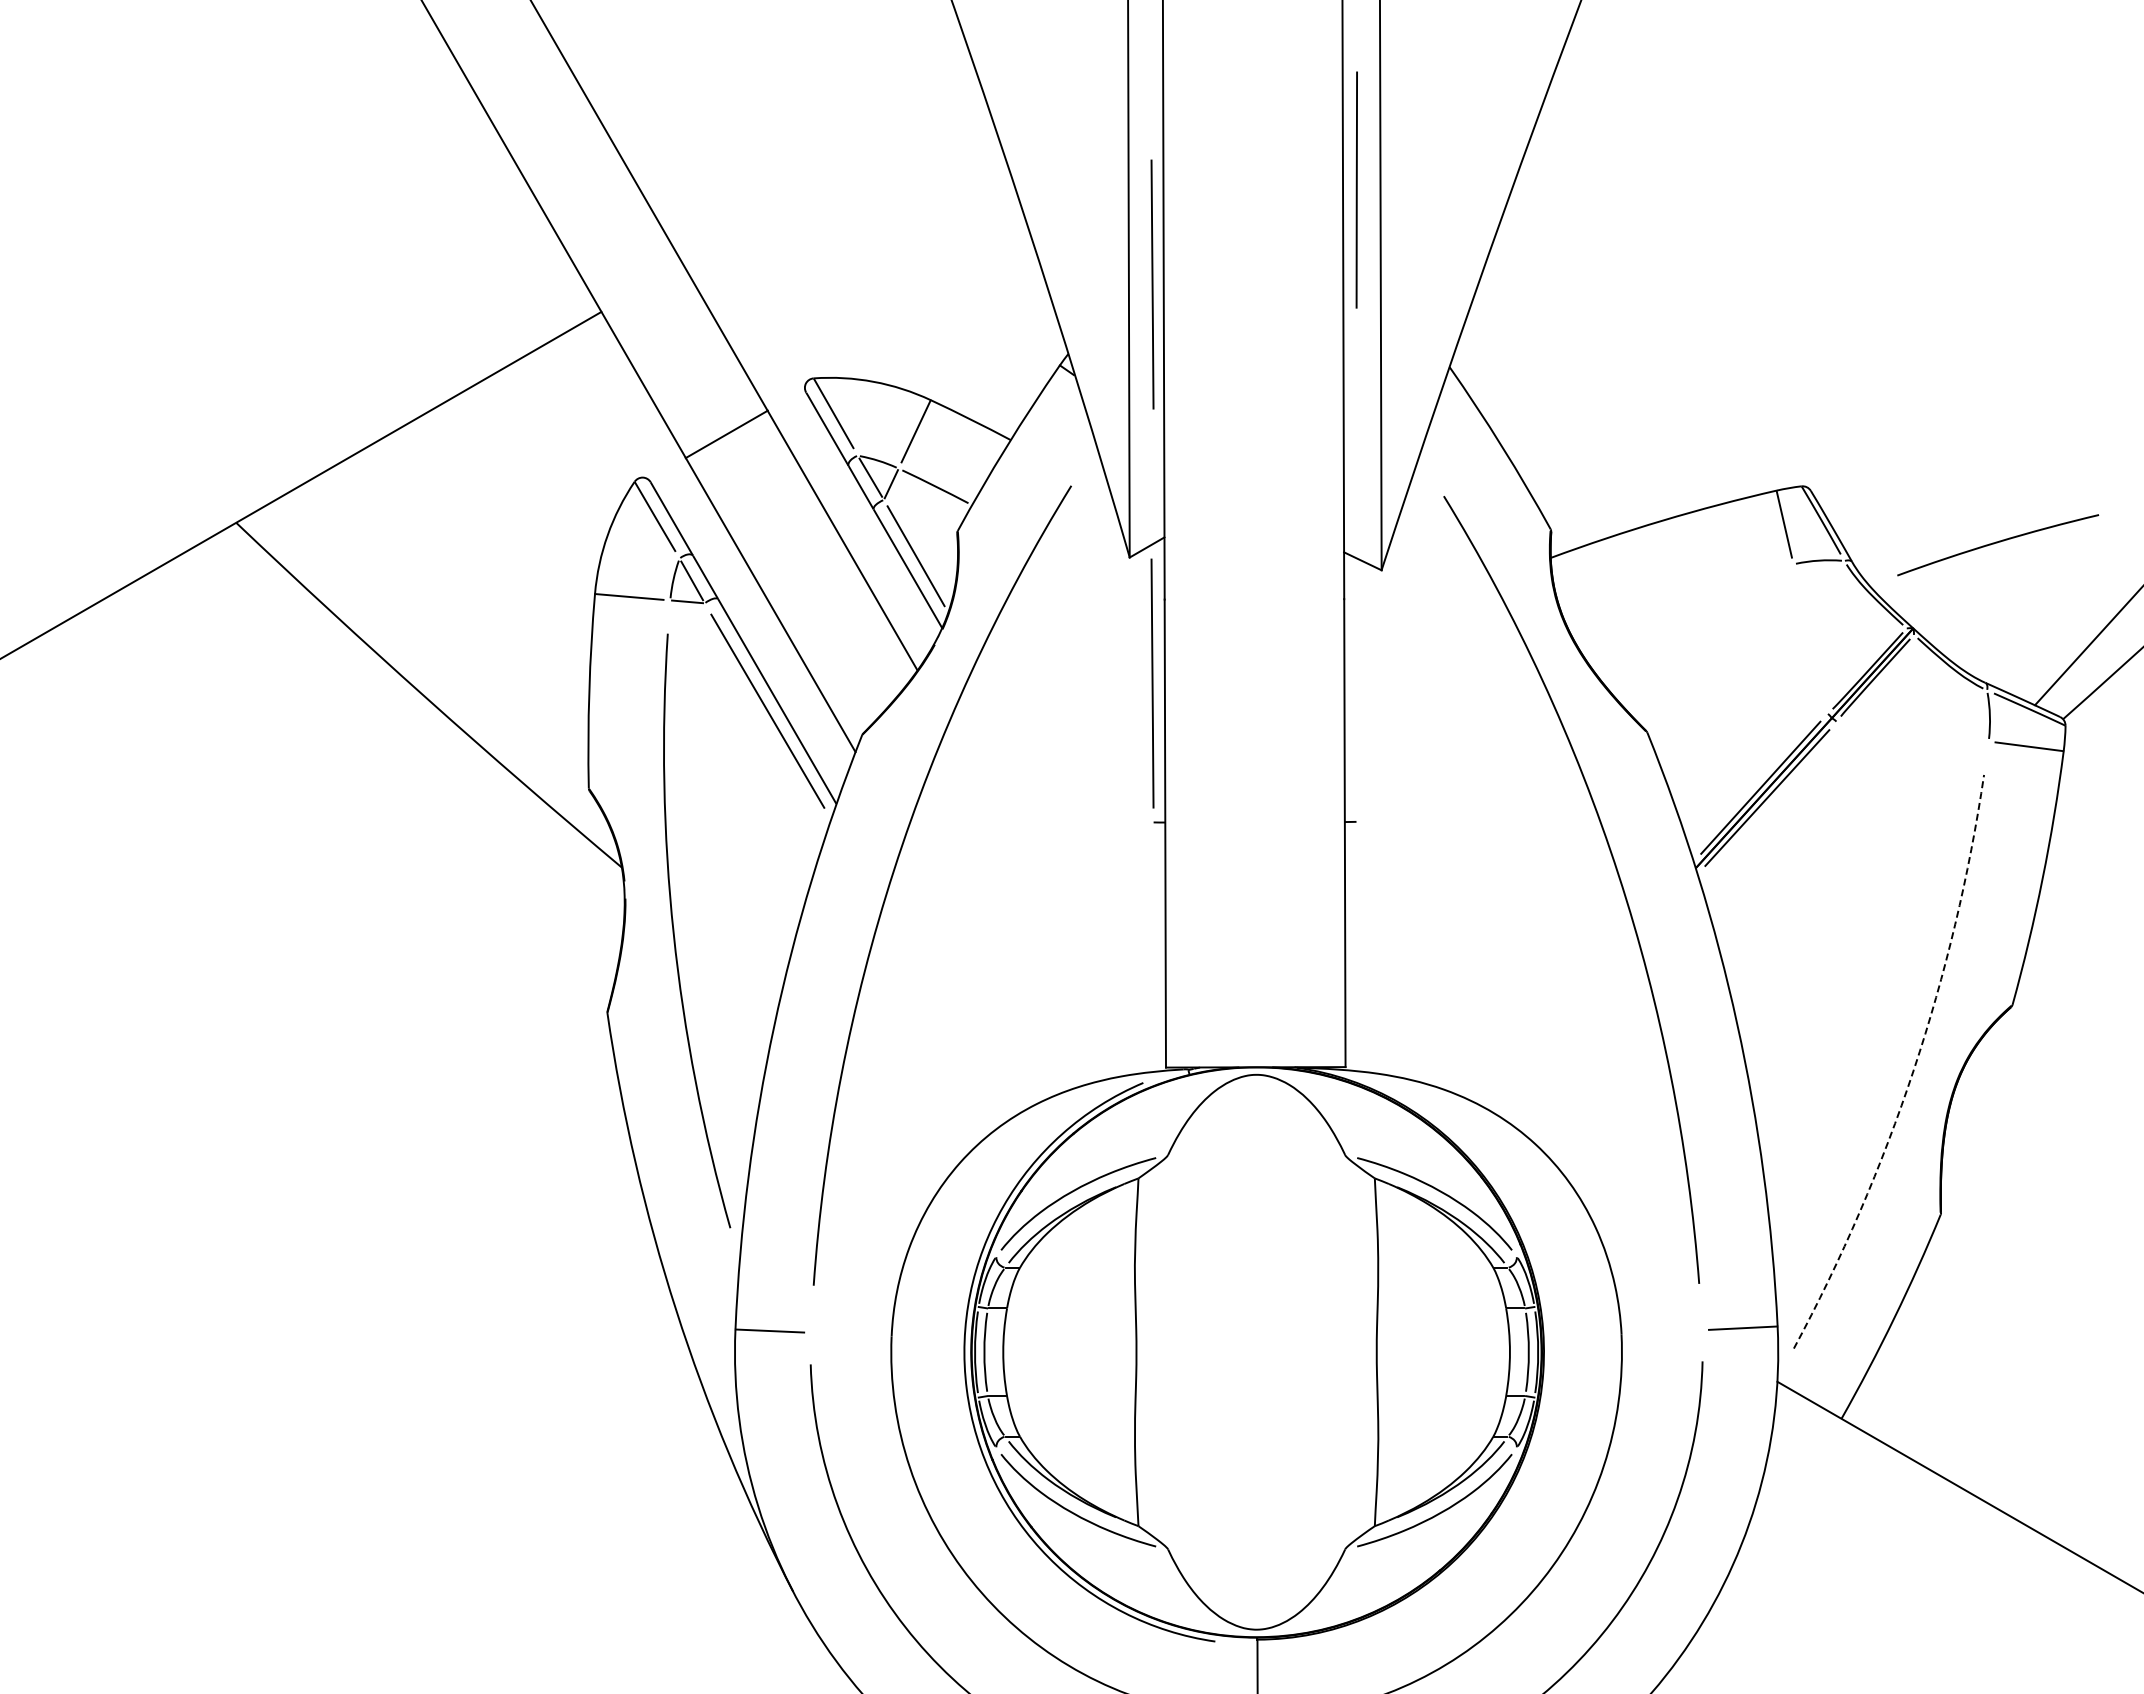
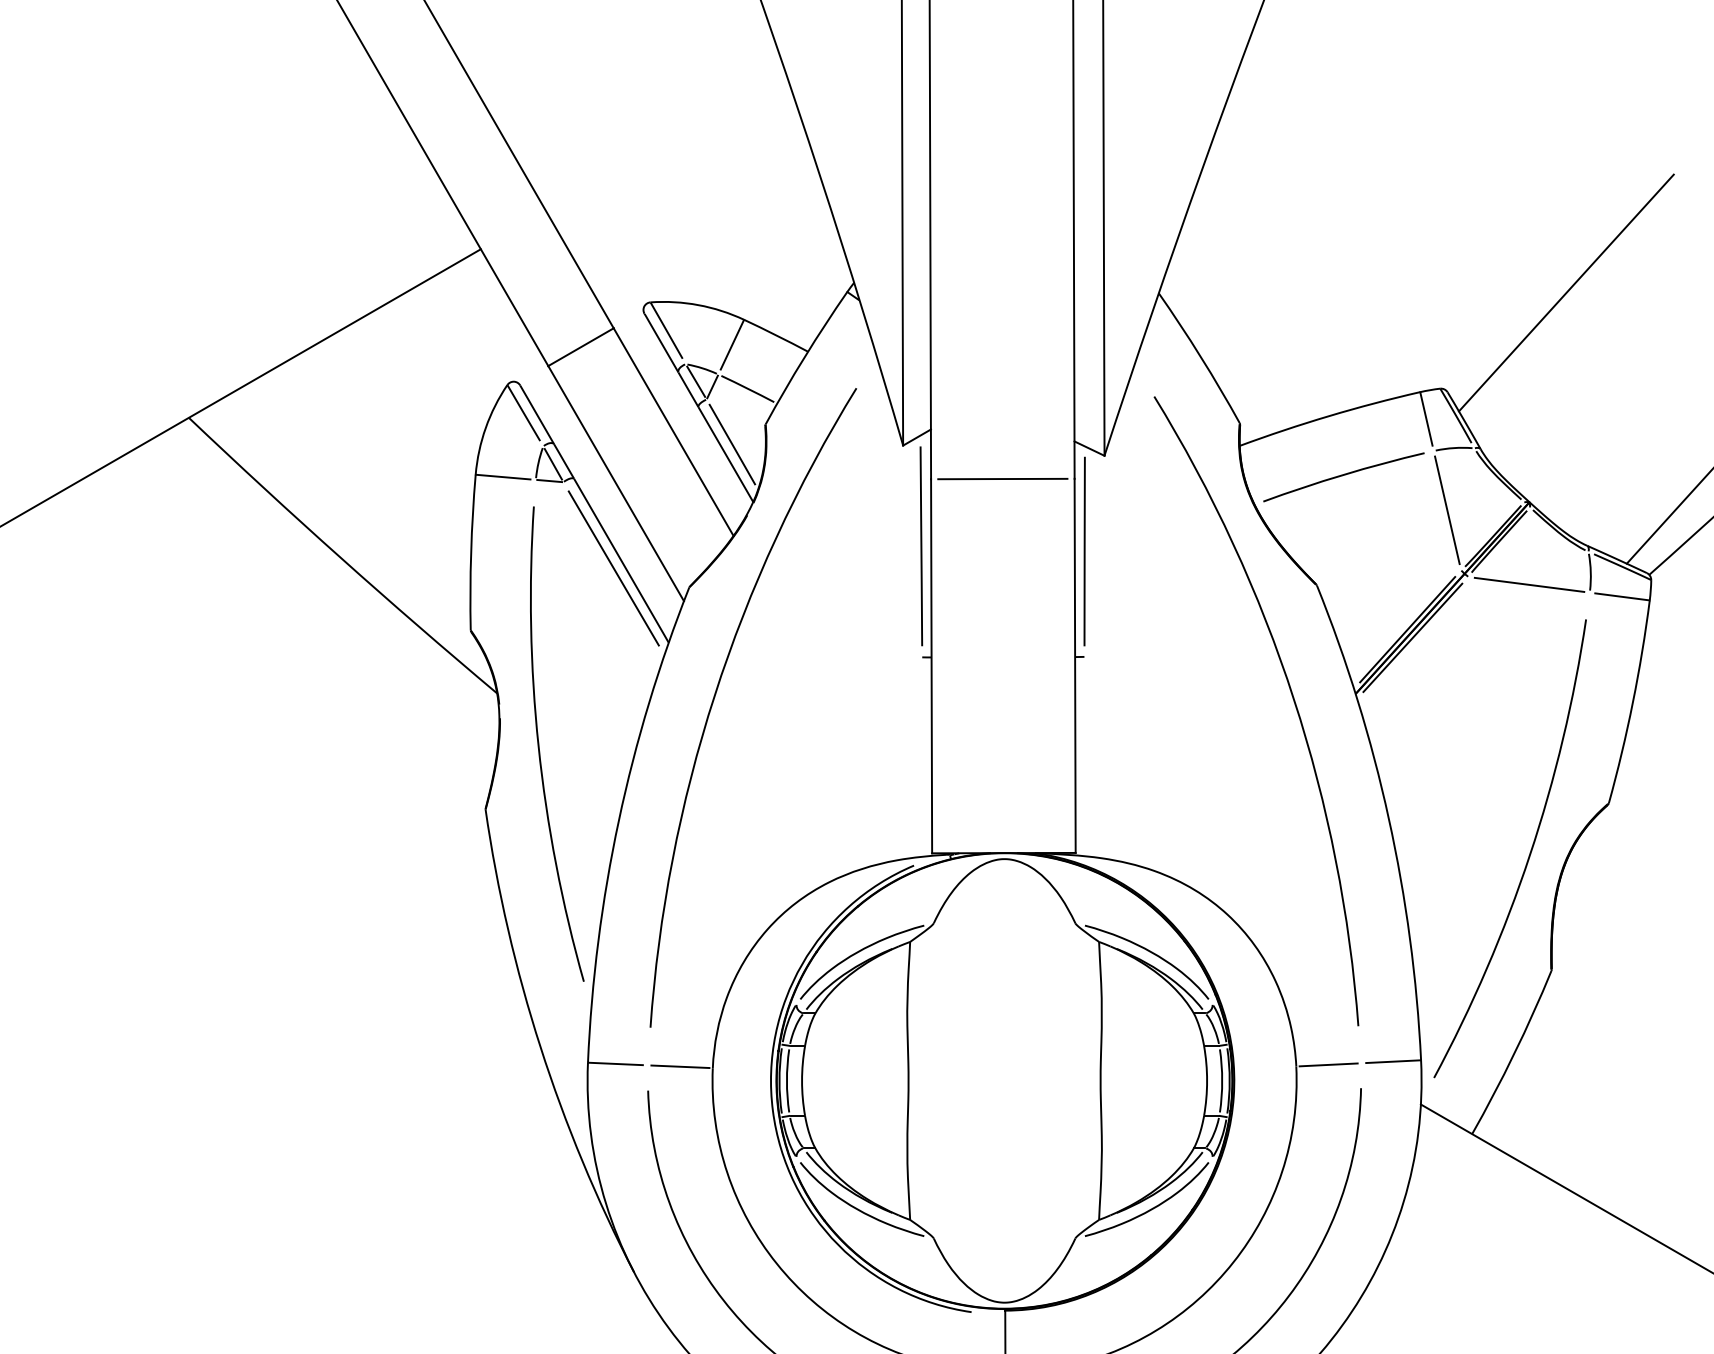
line: (1356, 189) -> (1084, 551), moved
line: (1152, 284) -> (921, 227), removed
line: (1959, 366) -> (1566, 292), added
arc: (1997, 543) -> (1343, 475), moved
line: (1254, 599) -> (1002, 479), added
line: (1810, 638) -> (1447, 510), added
line: (1912, 731) -> (1528, 584), added
arc: (1913, 1070) -> (1529, 855), dashed -> solid
line: (1661, 1332) -> (1328, 1065), added
line: (850, 1334) -> (679, 1066), added

